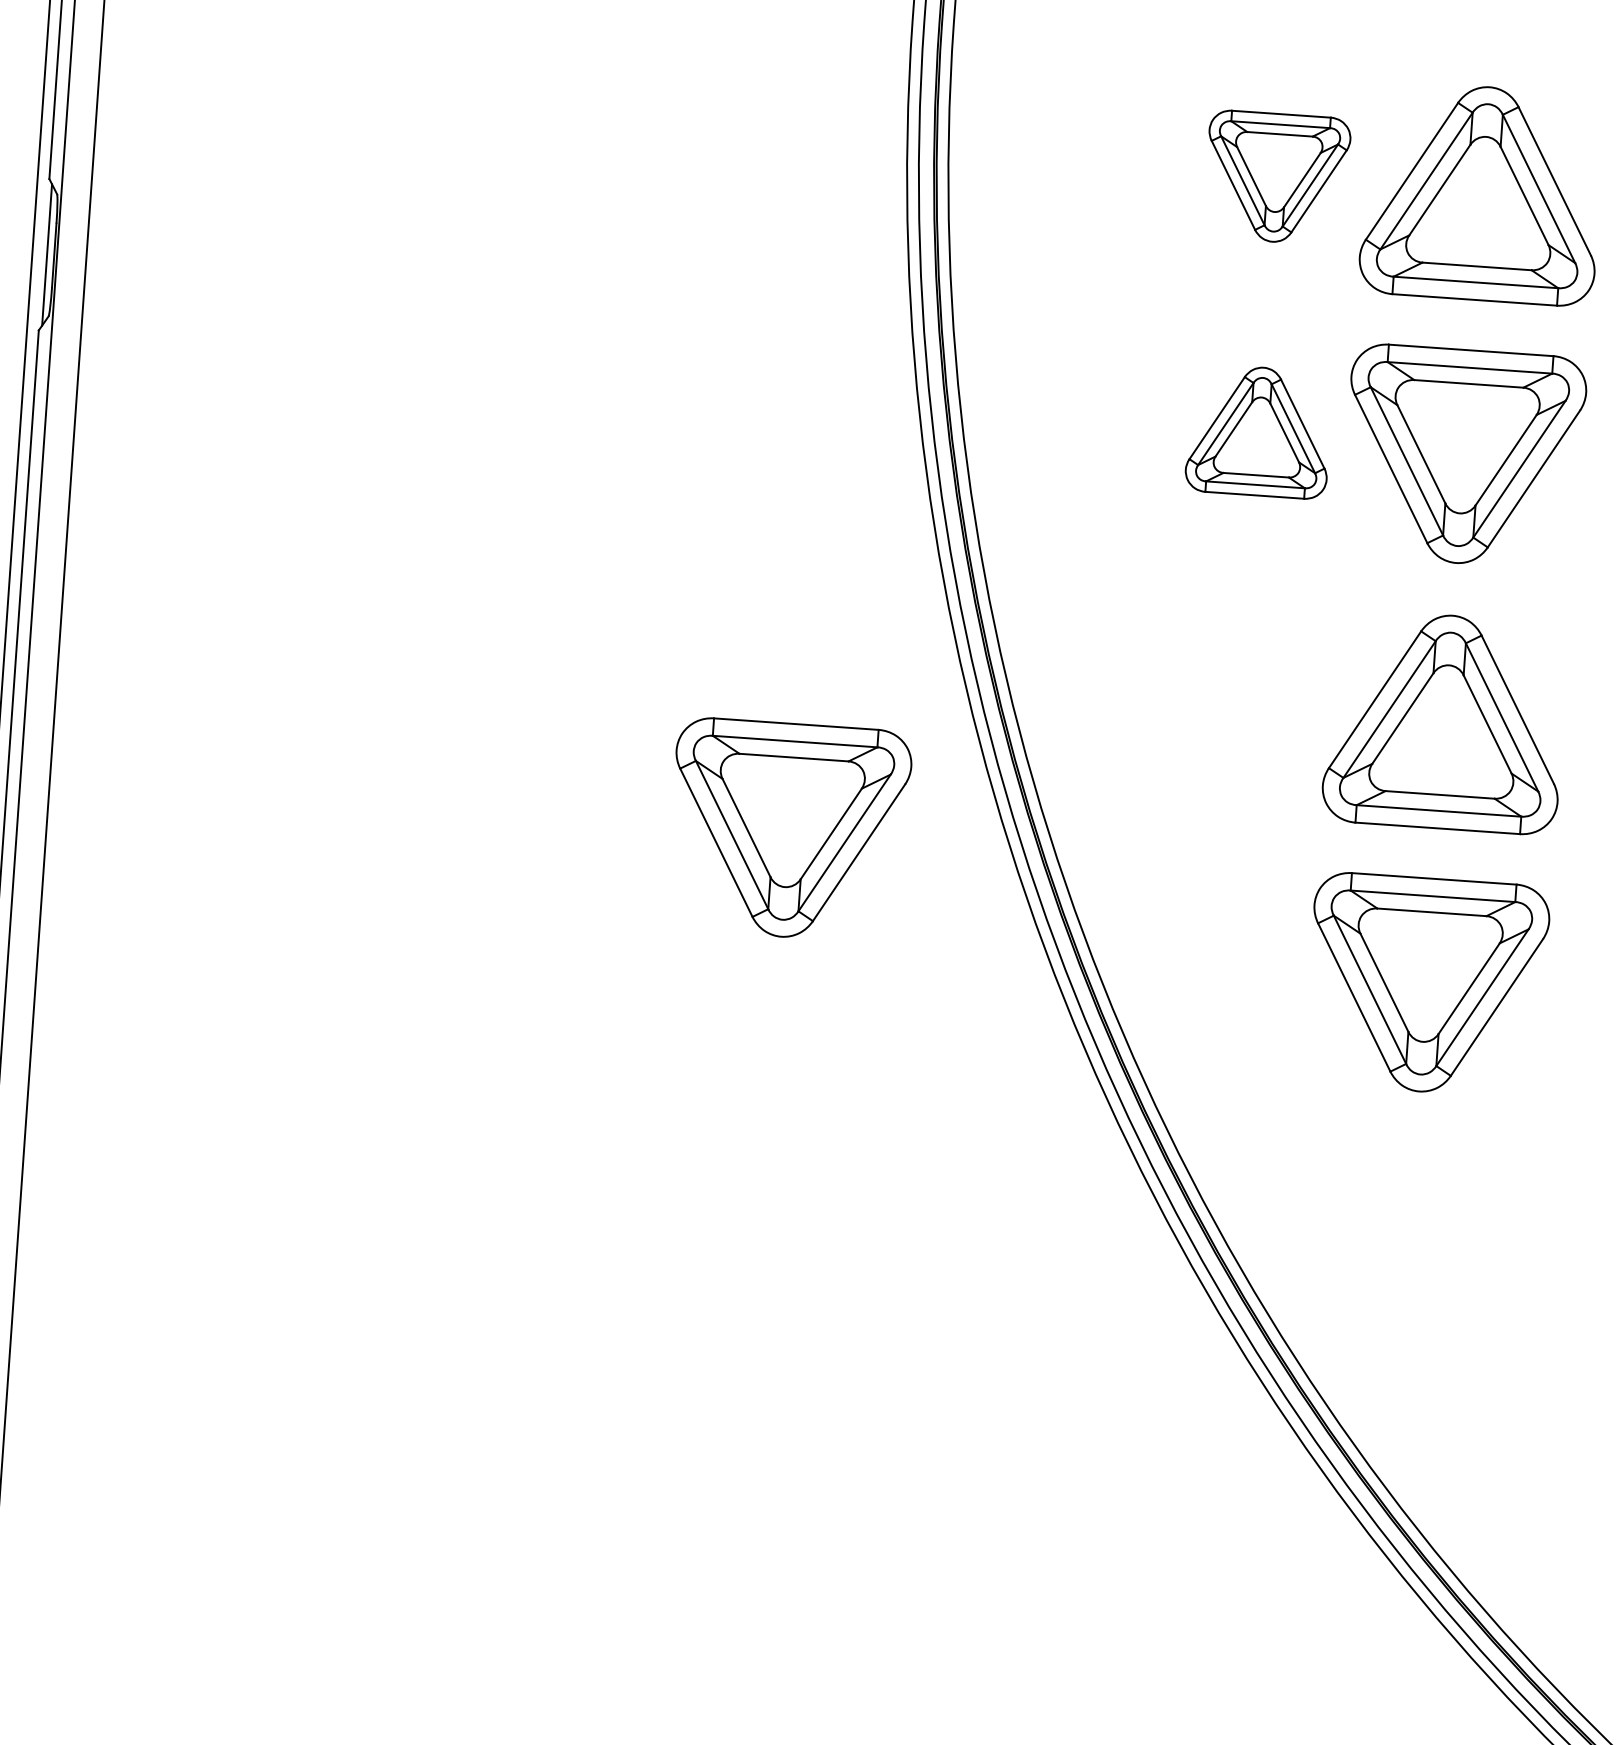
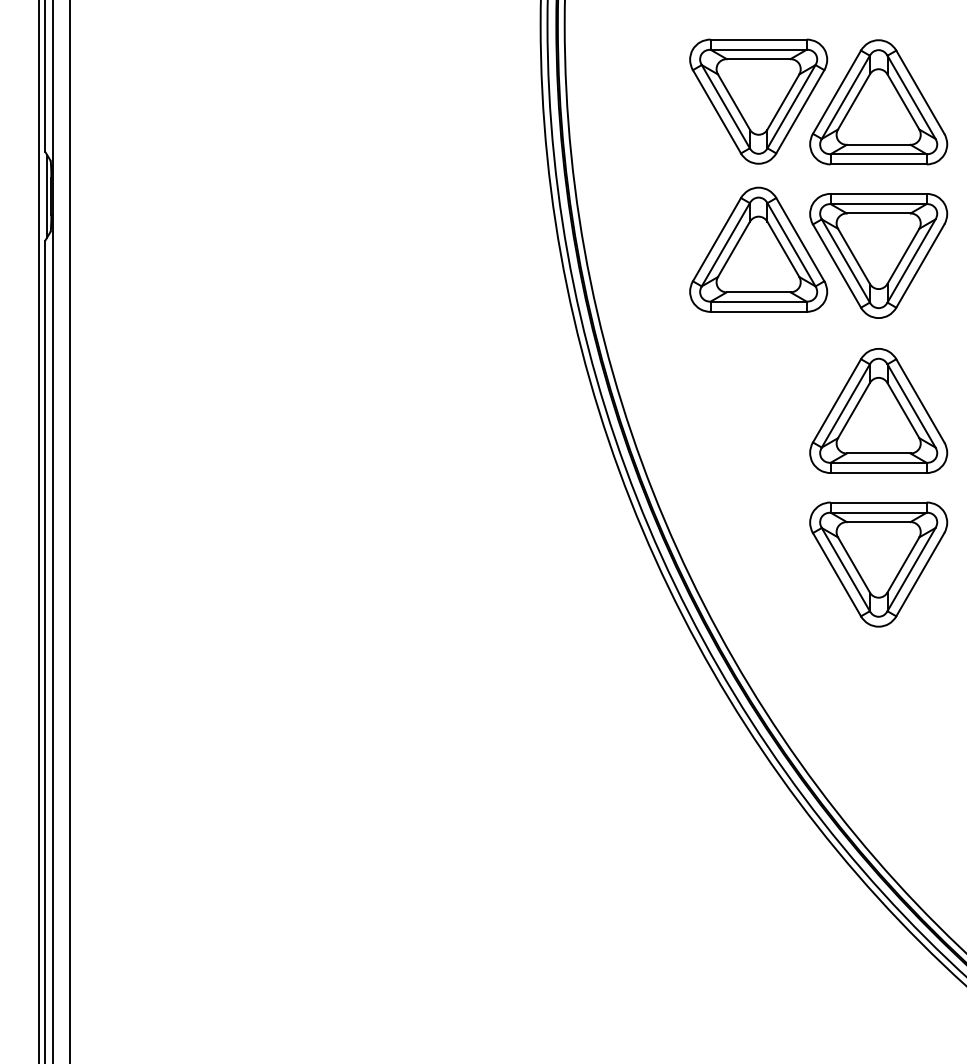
part: (1276, 177) -> (758, 101), size x1.67
part: (1258, 431) -> (758, 249), size x1.67
part: (788, 830) -> (501, 500), removed

